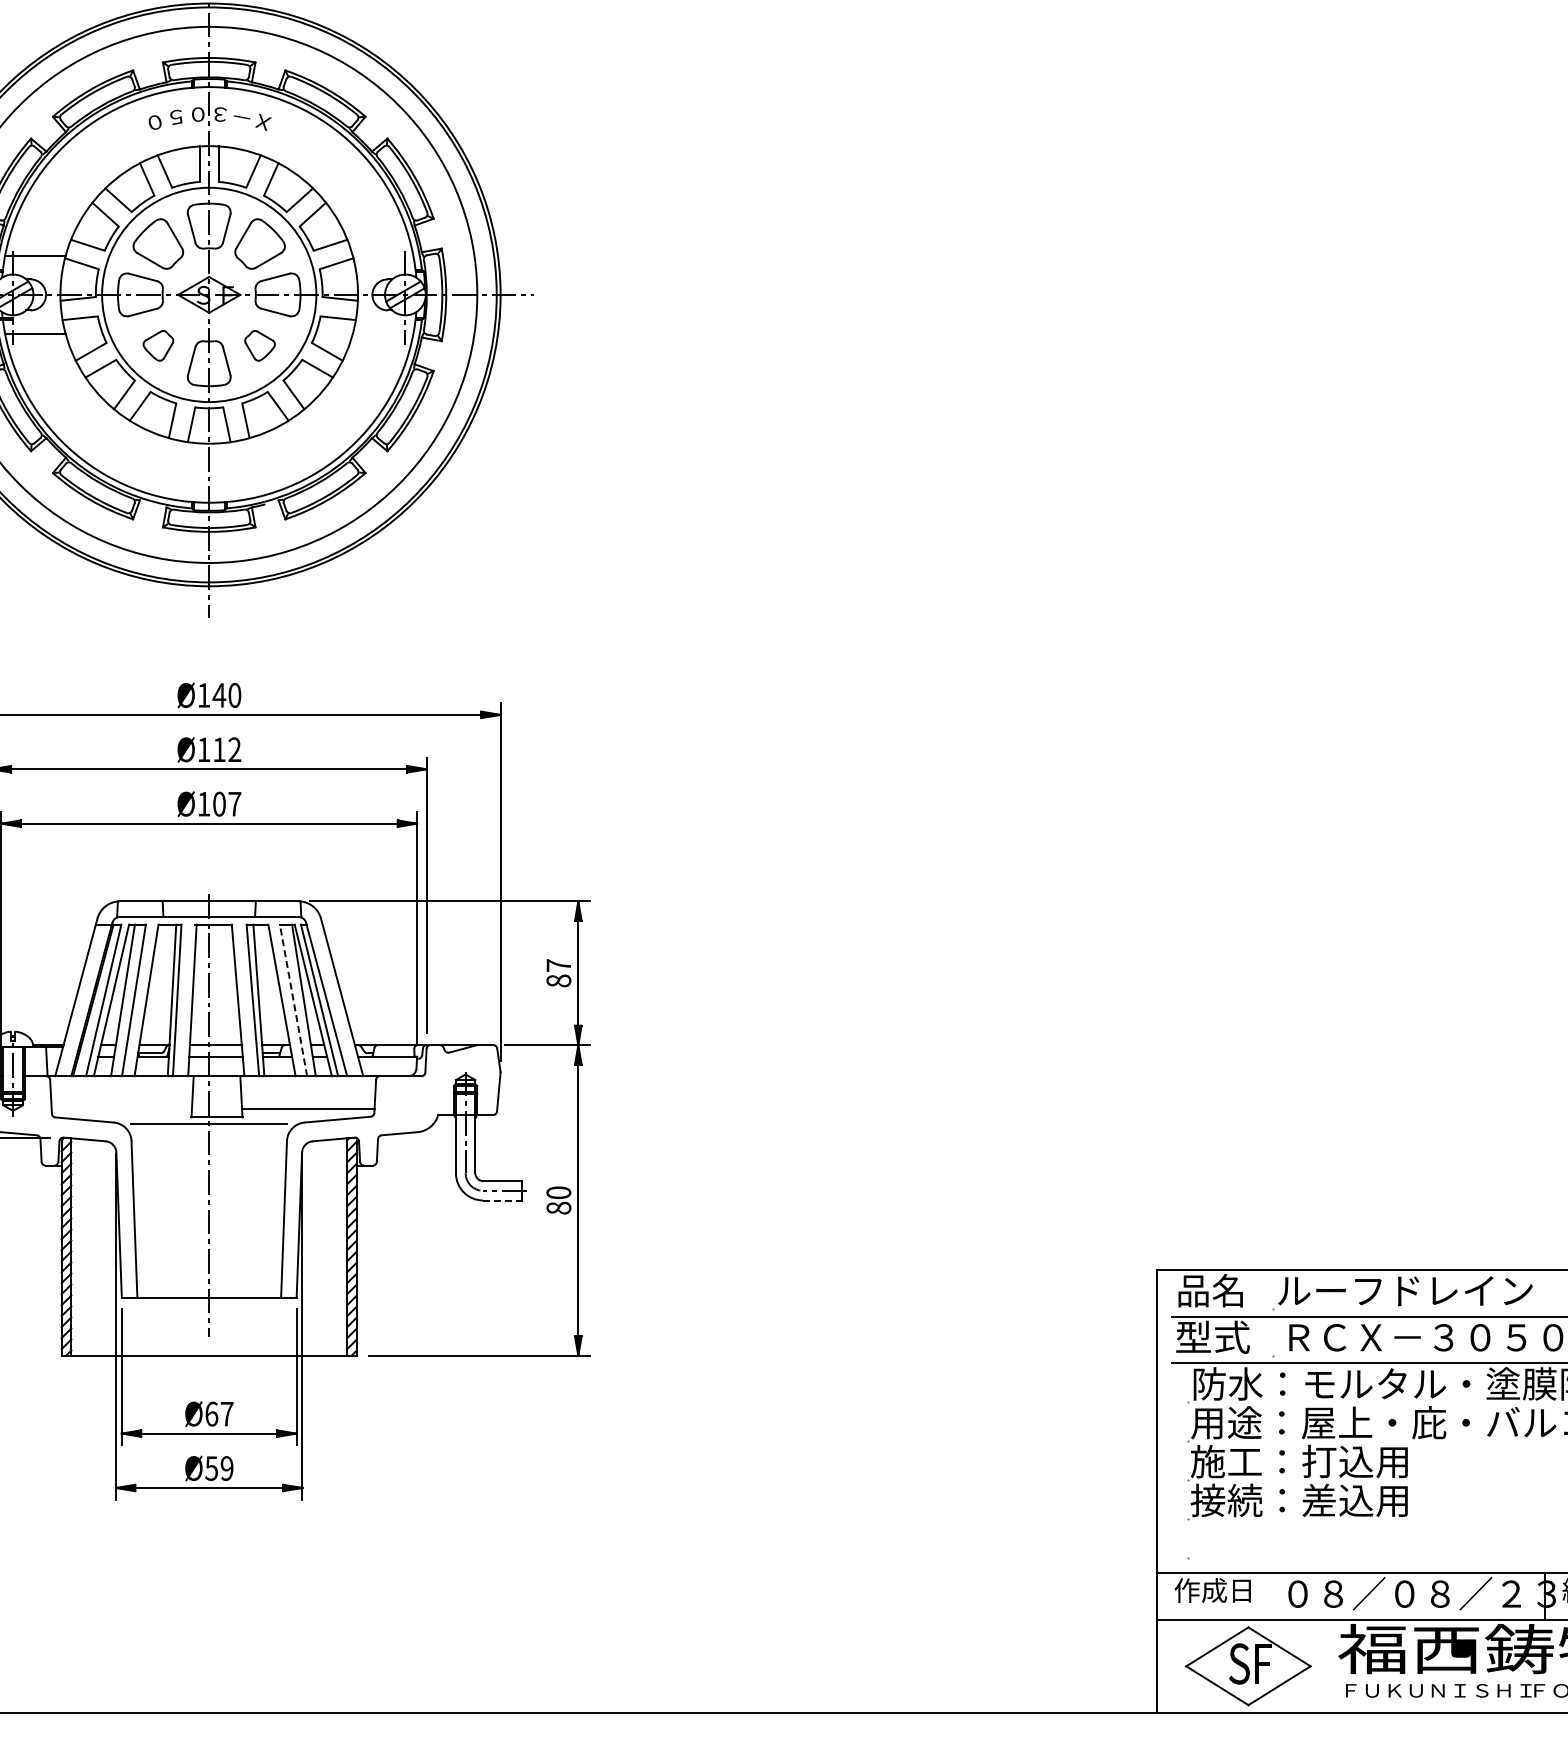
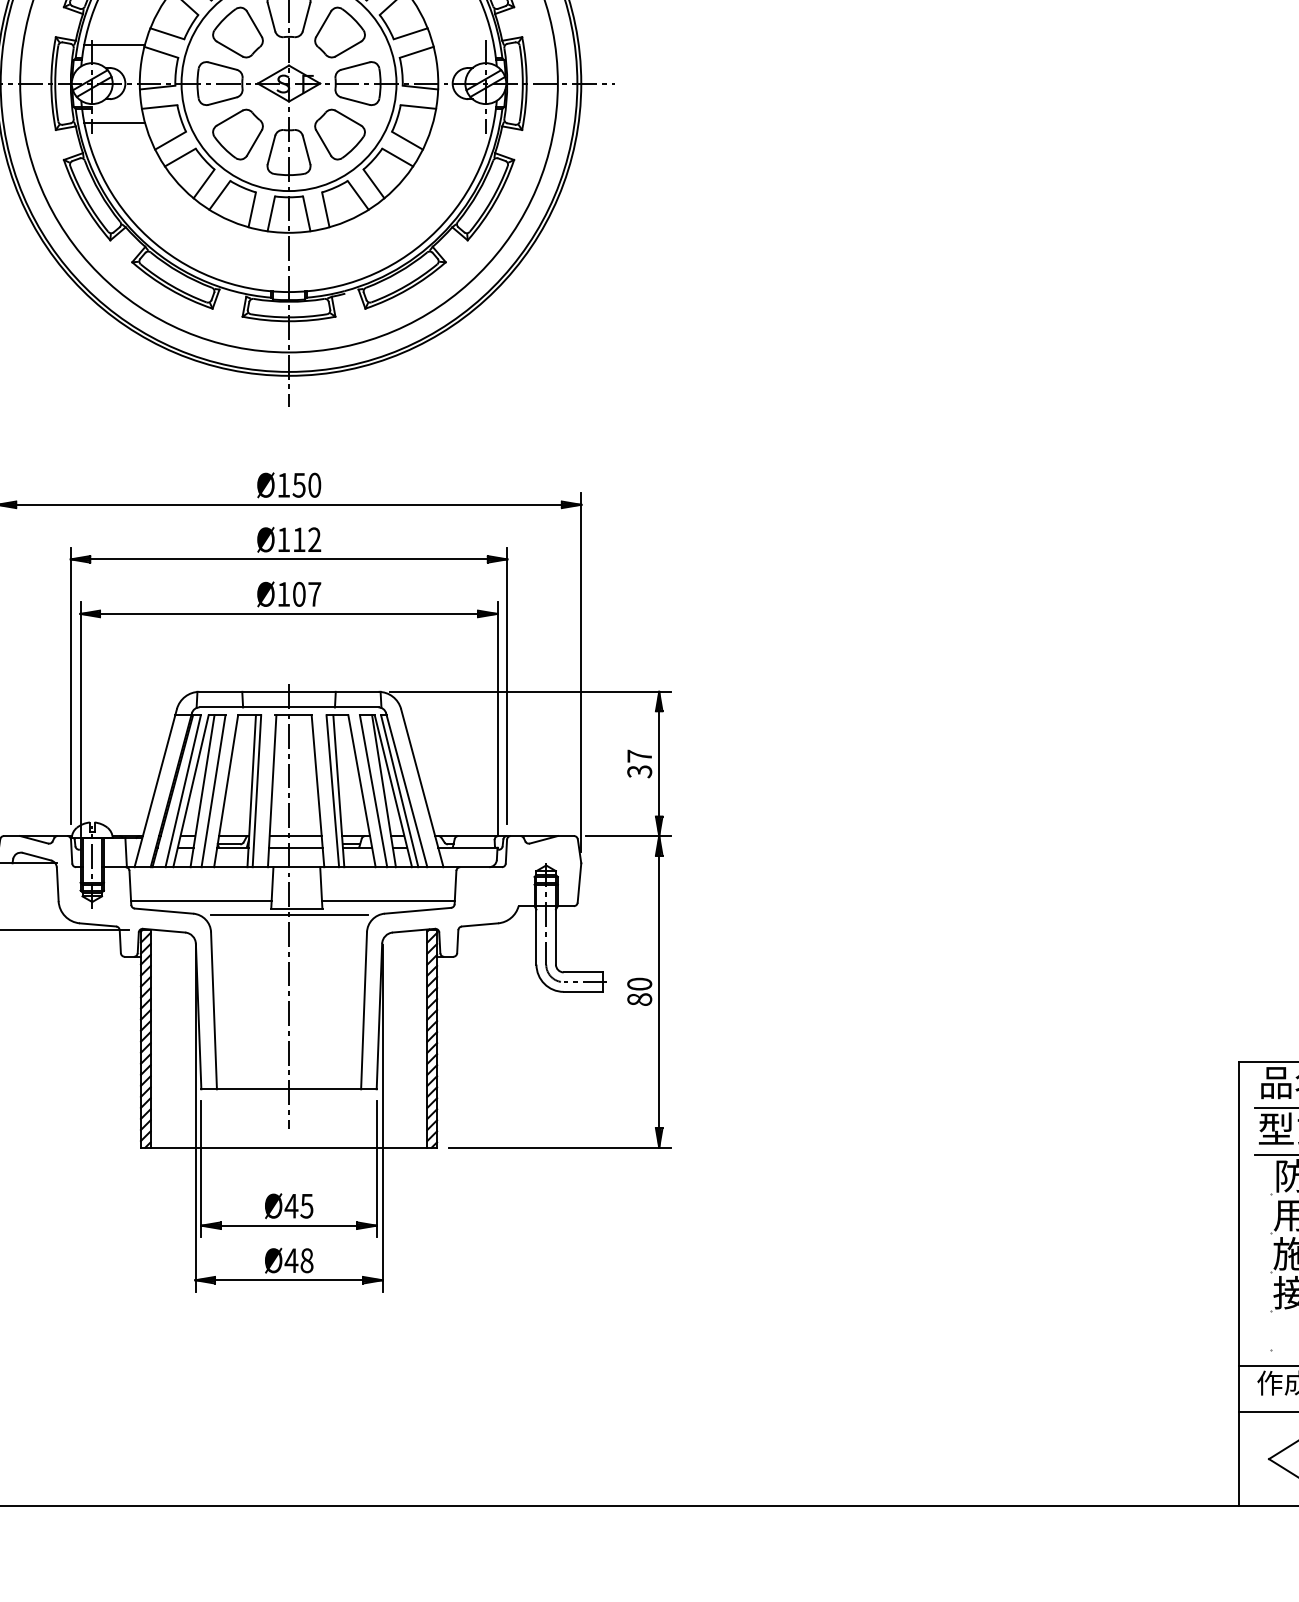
part: (158, 345) -> (238, 134), size x1.67
part: (259, 345) -> (339, 134), size x1.67
text: (219, 695) -> (299, 485), Ø140 -> Ø150
text: (558, 980) -> (639, 771), 87 -> 37
line: (293, 1000) -> (373, 791), dashed -> solid
line: (121, 1109) -> (201, 900), added
line: (503, 1200) -> (584, 991), dashed -> solid
text: (218, 1413) -> (298, 1205), Ø67 -> Ø45
text: (218, 1468) -> (298, 1260), Ø59 -> Ø48

